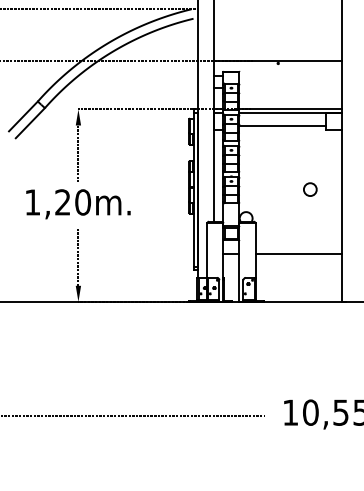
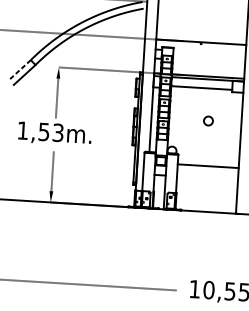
line: (23, 116) -> (20, 70), solid -> dashed
circle: (310, 189) -> (208, 120), moved
text: (73, 202) -> (51, 132), 1,20m. -> 1,53m.
line: (298, 253) -> (207, 166), moved

